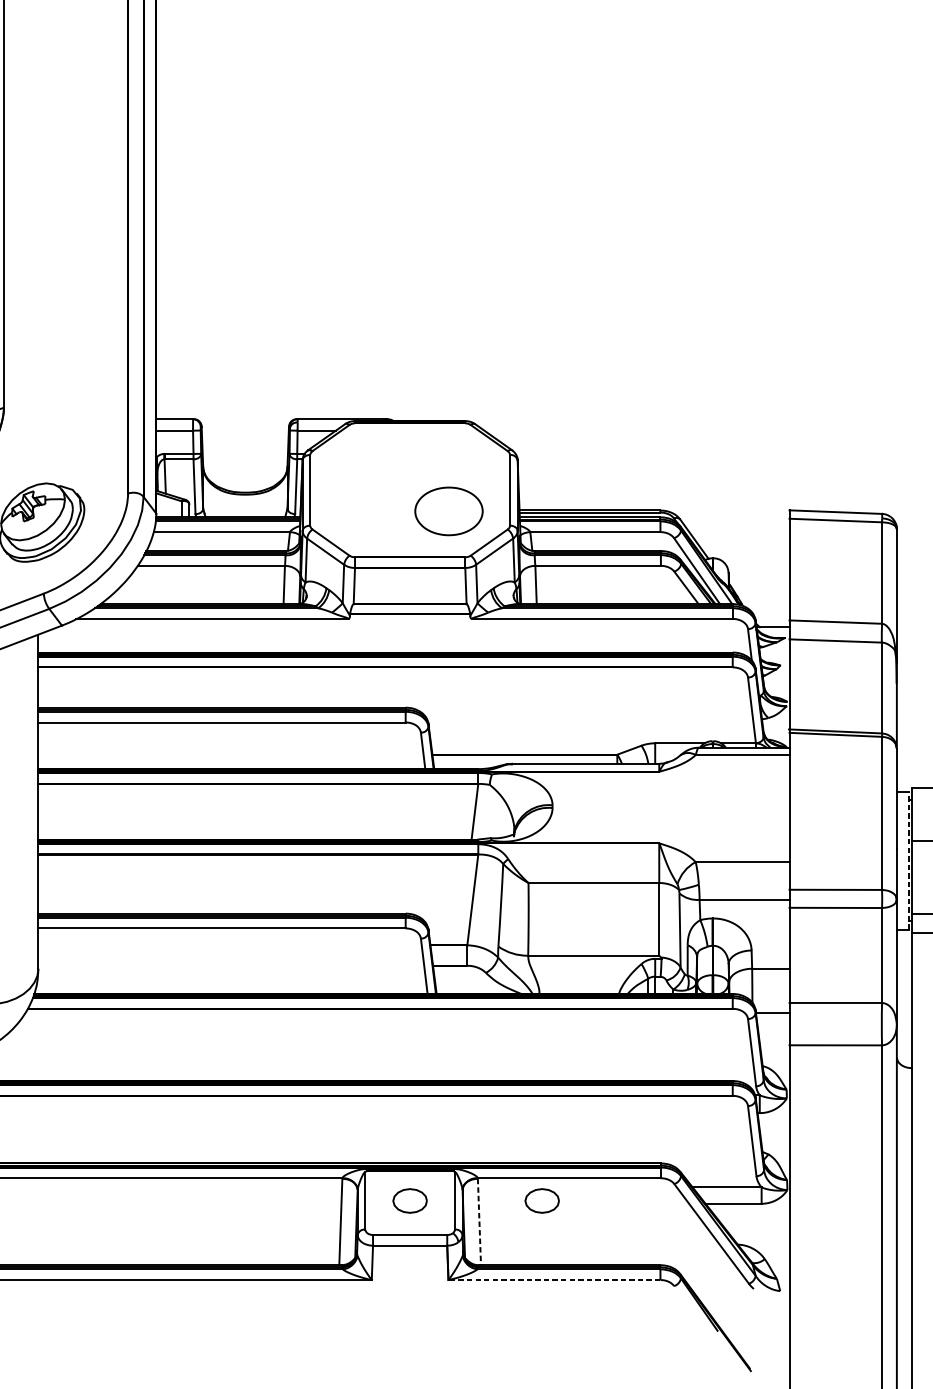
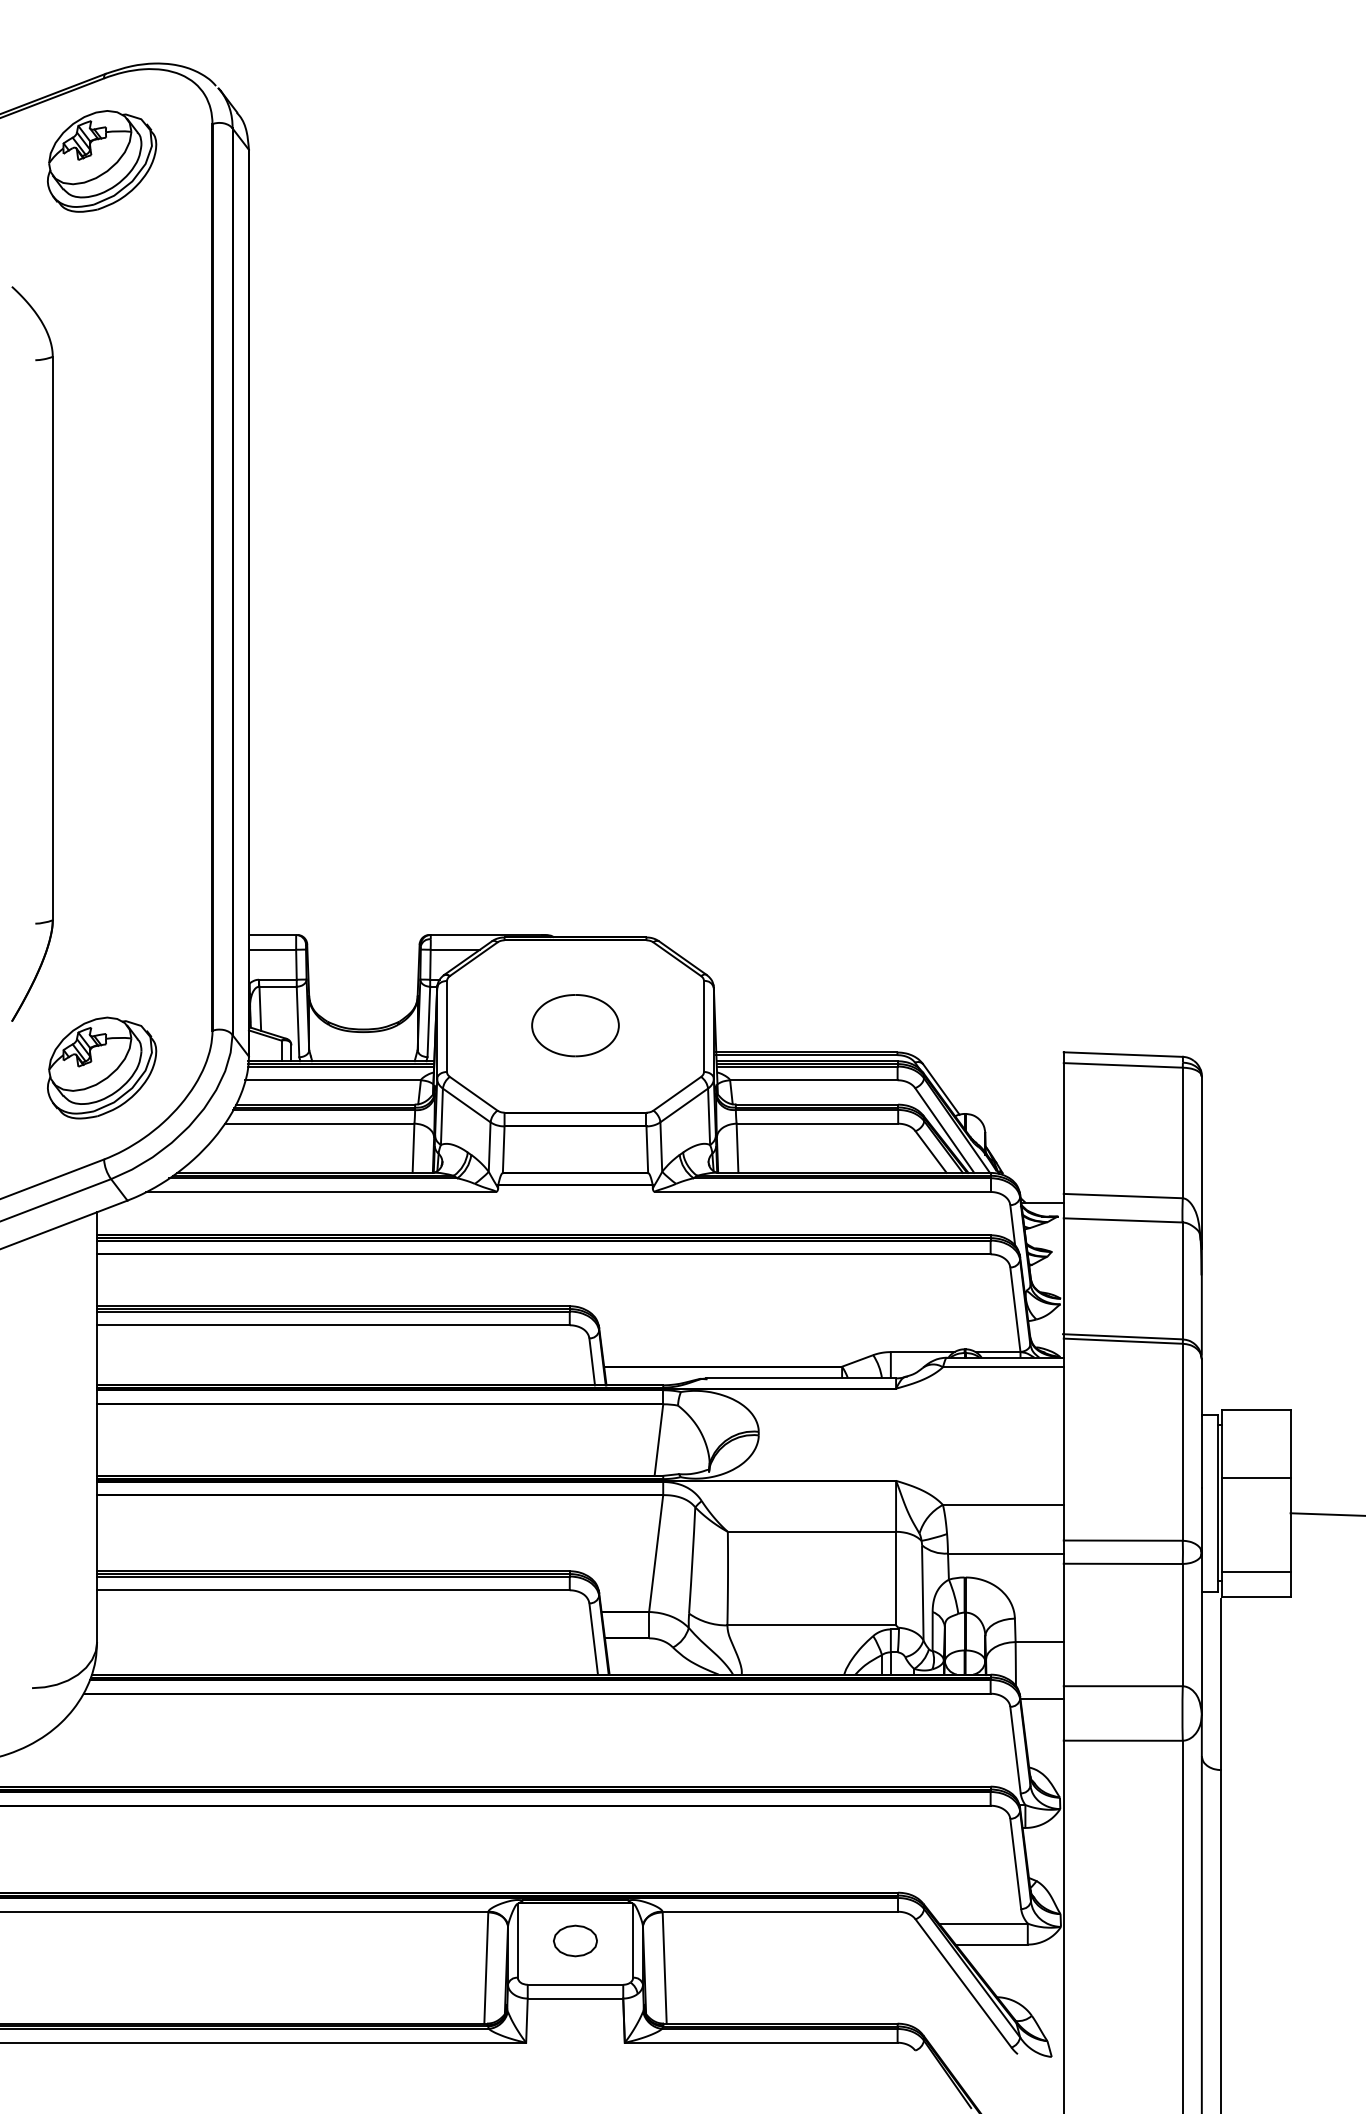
part: (448, 511) -> (575, 1025), moved
line: (909, 860) -> (1217, 1503), dashed -> solid
part: (542, 1200) -> (745, 1940), removed
line: (479, 1222) -> (664, 1968), dashed -> solid
line: (553, 1279) -> (760, 2042), dashed -> solid

